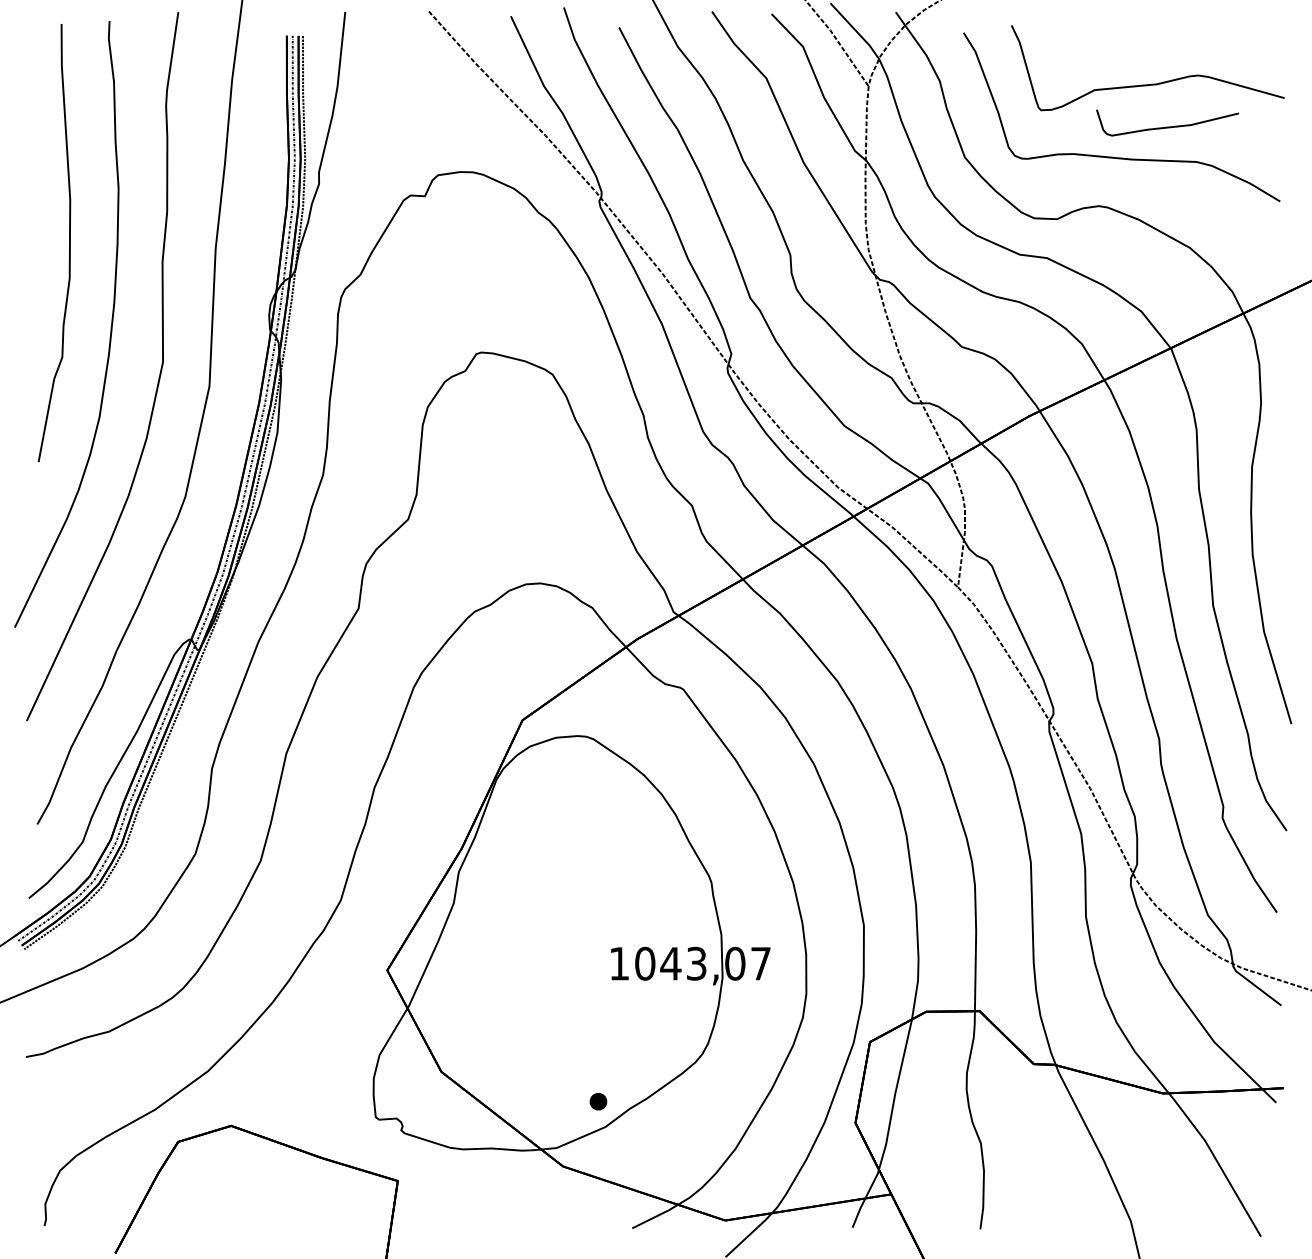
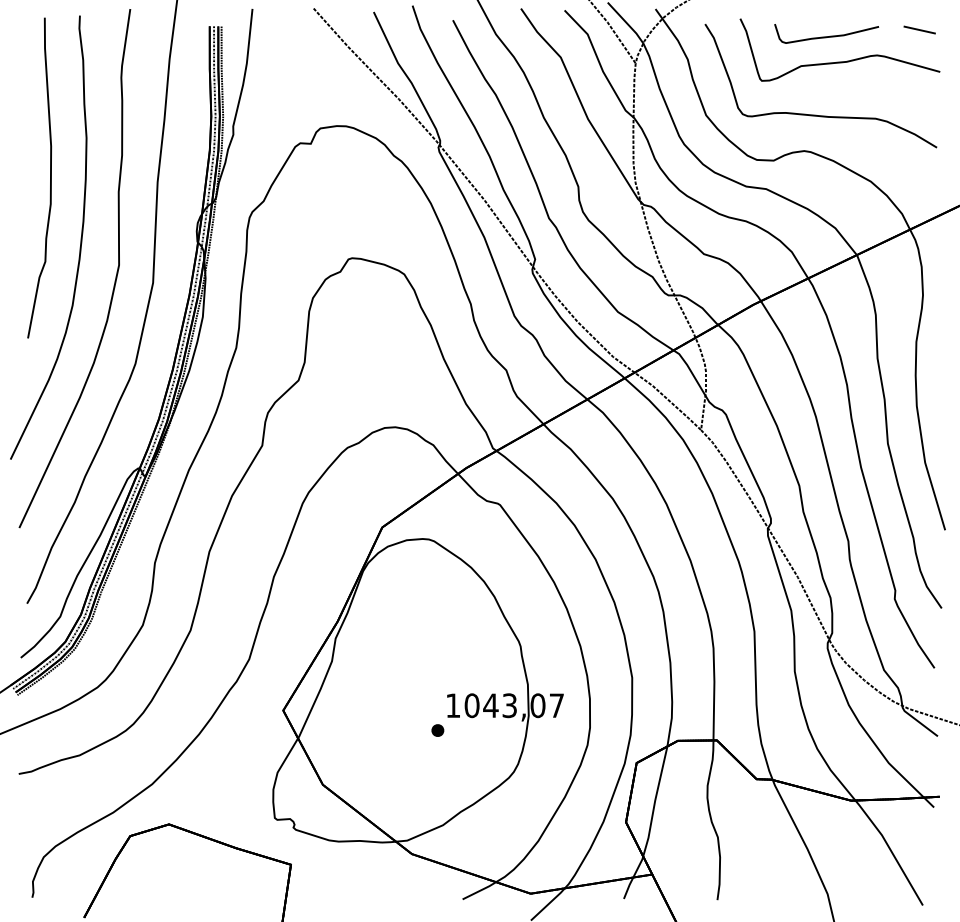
line: (1256, 40) -> (919, 29), added
curve: (1167, 126) -> (826, 36), moved
part: (598, 1101) -> (437, 730), moved

